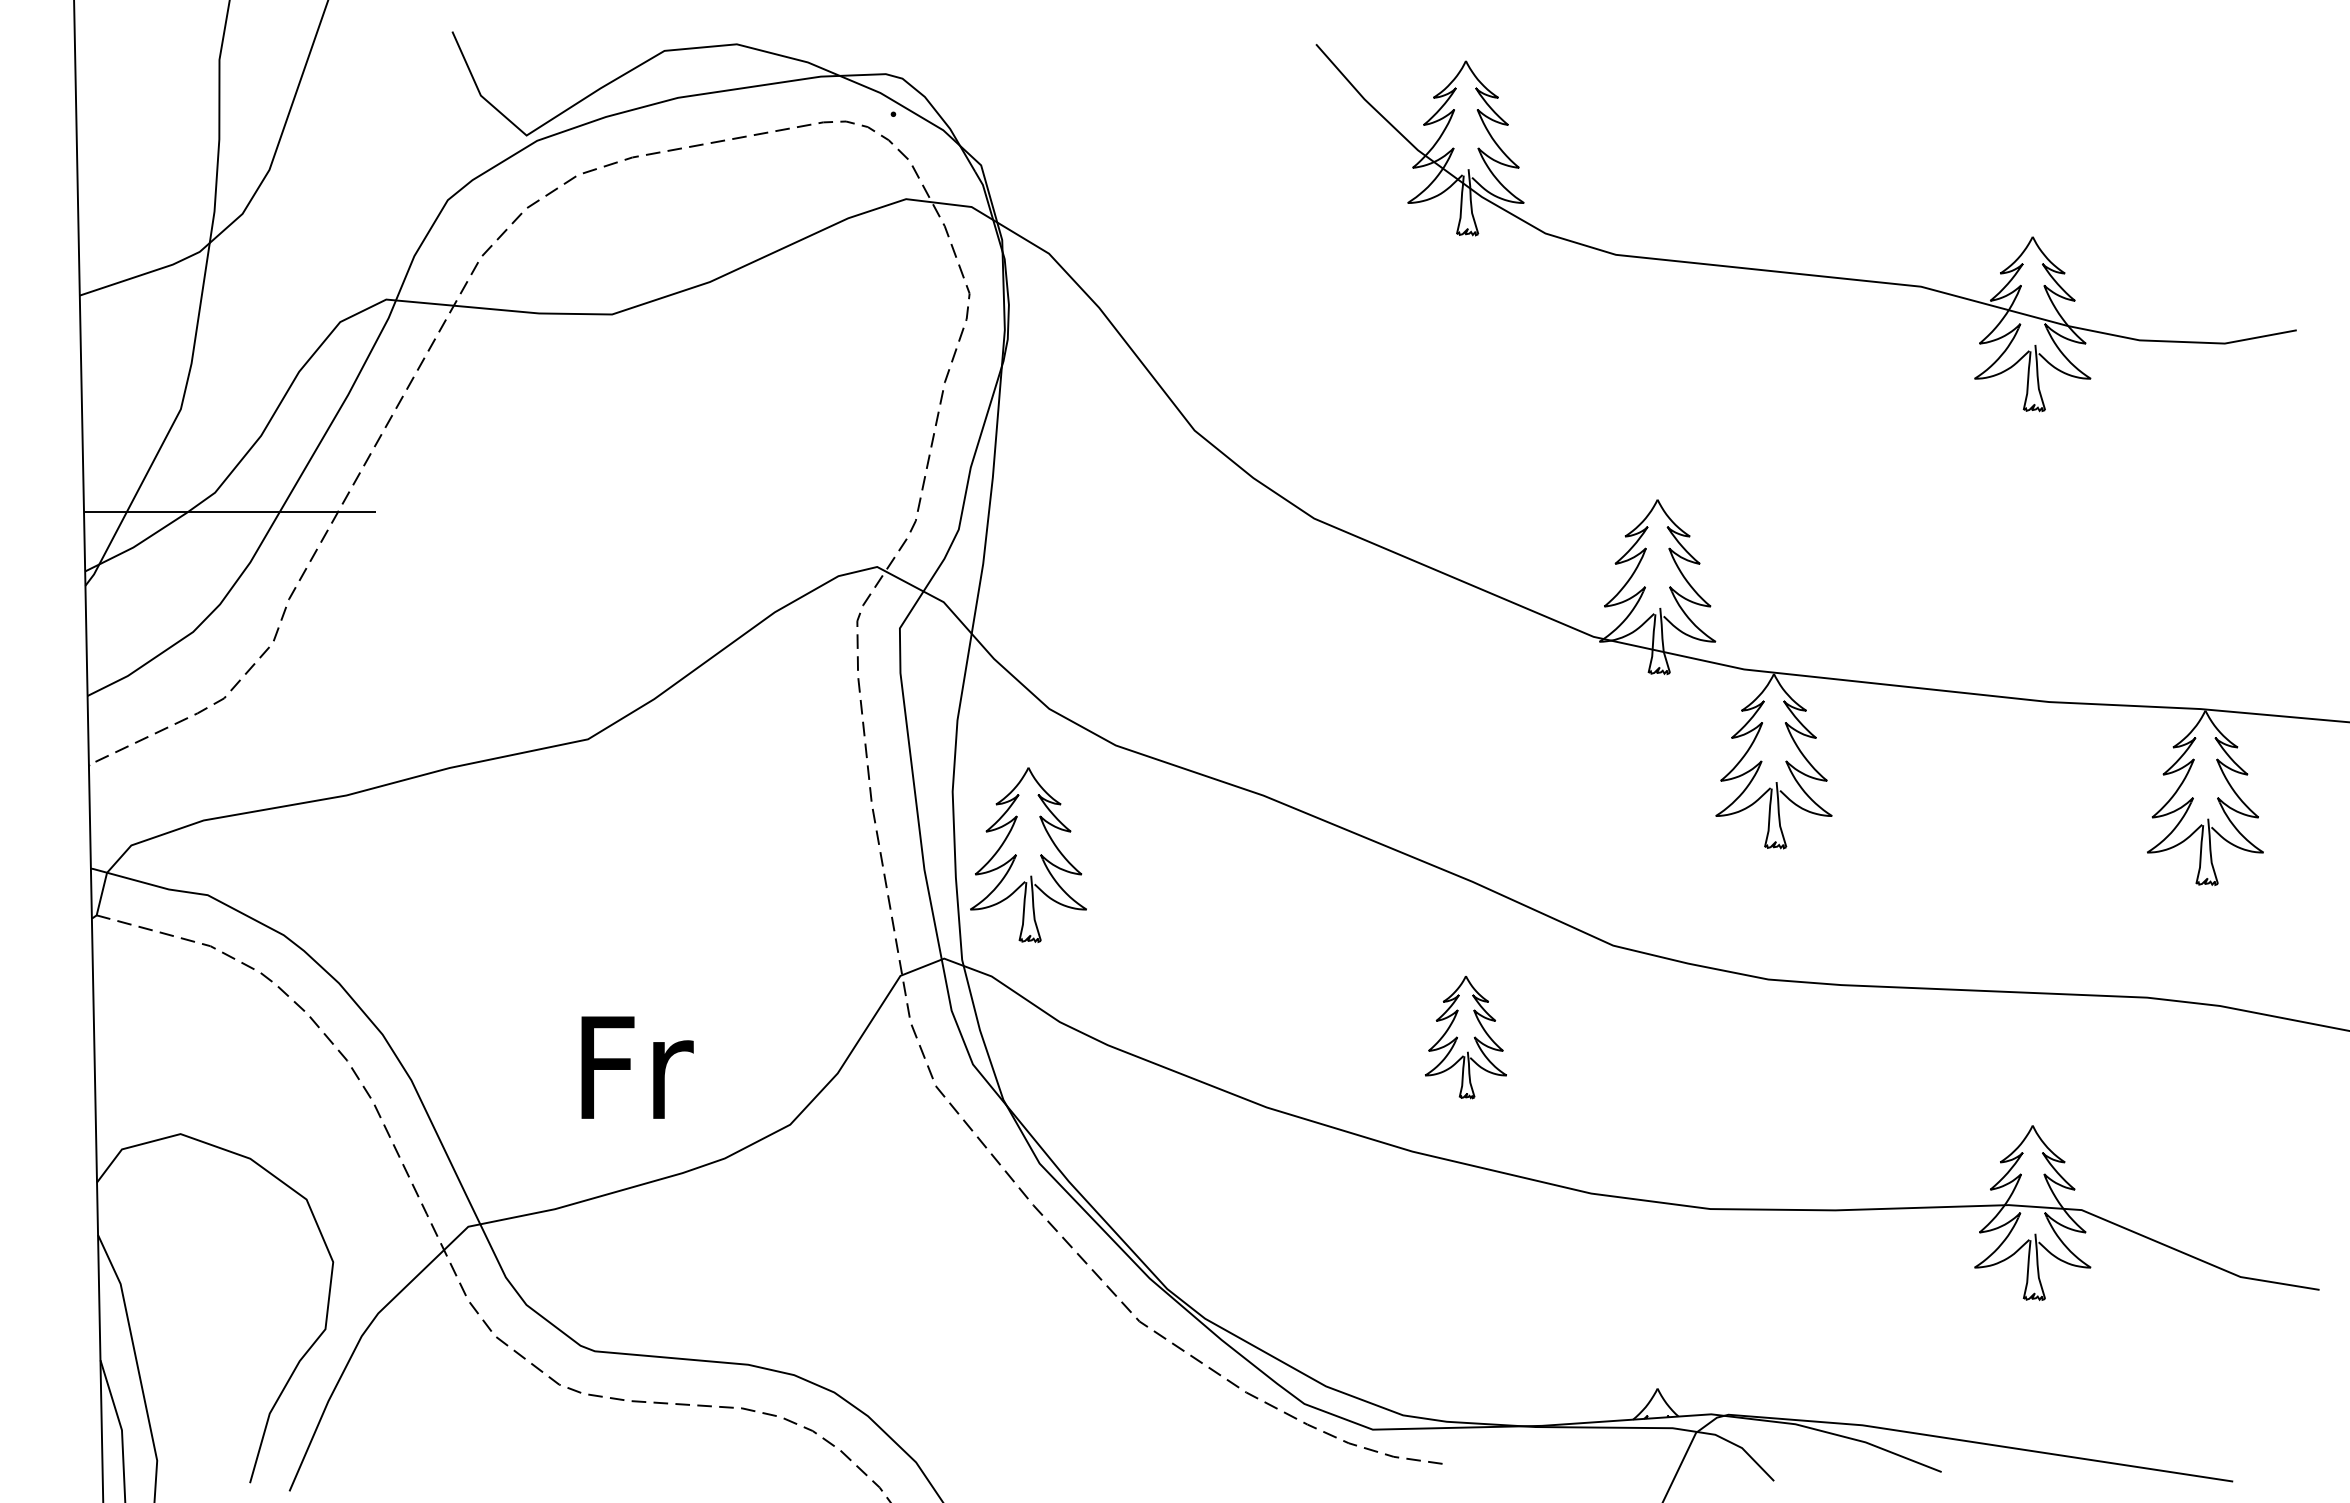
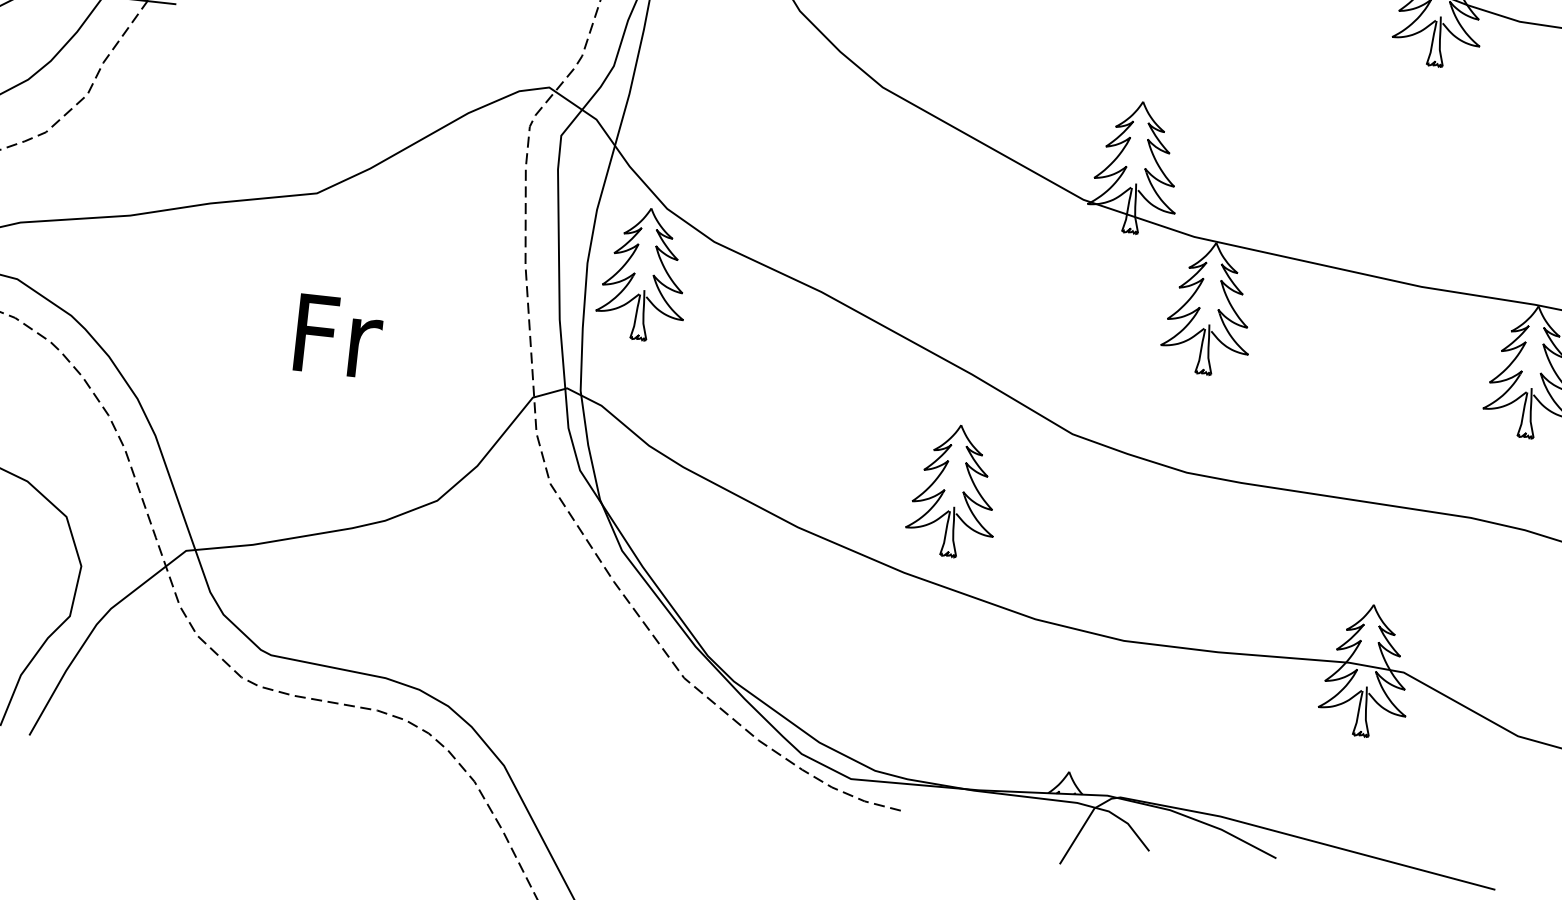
part: (1016, 854) -> (635, 272), moved
part: (1465, 1037) -> (953, 491), size x1.43
text: (637, 1067) -> (338, 336), moved

